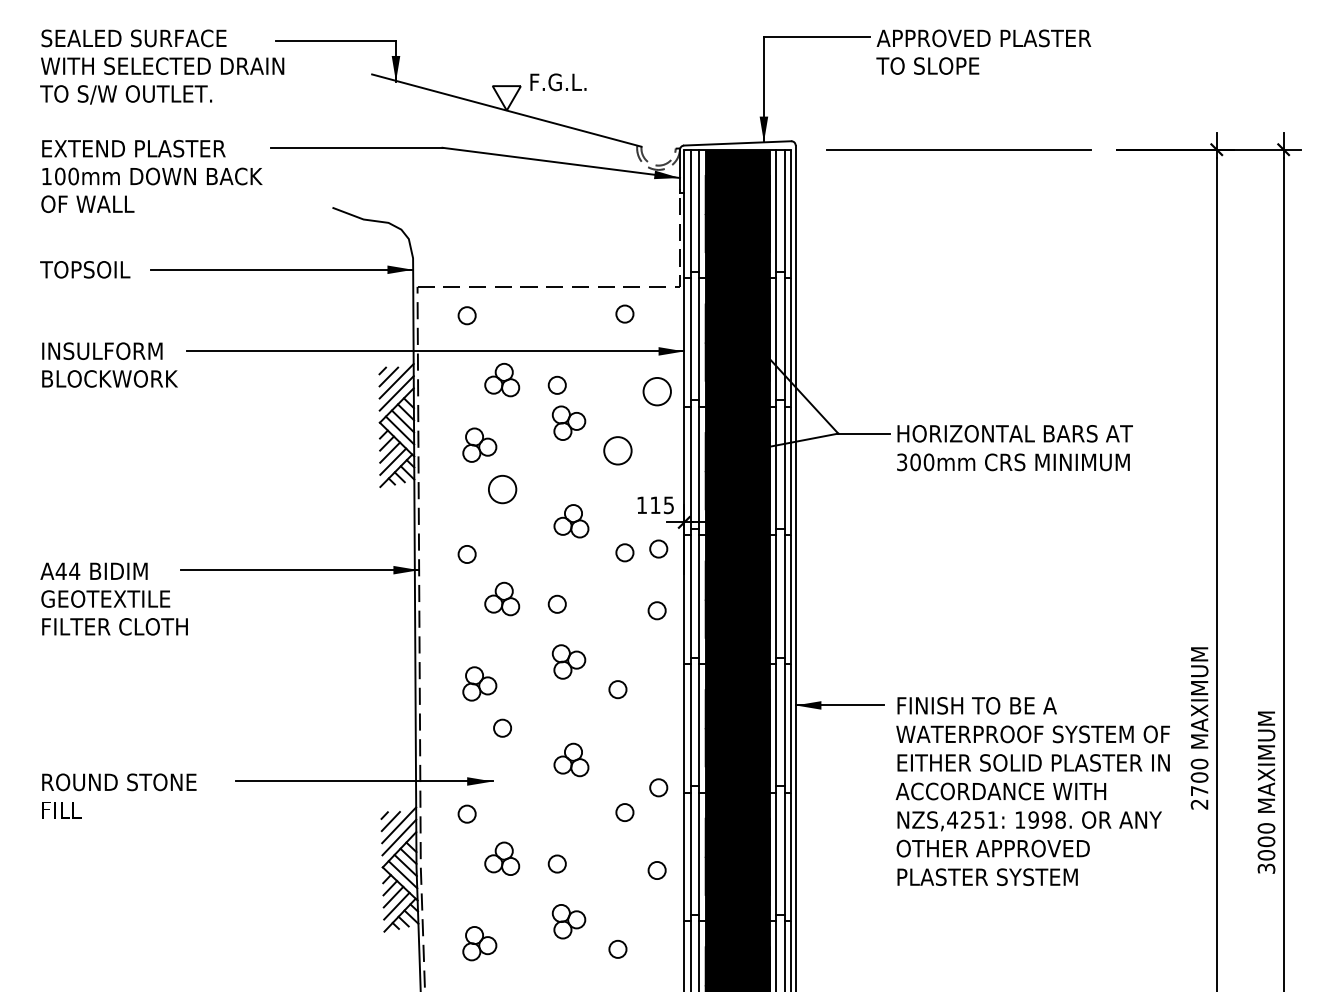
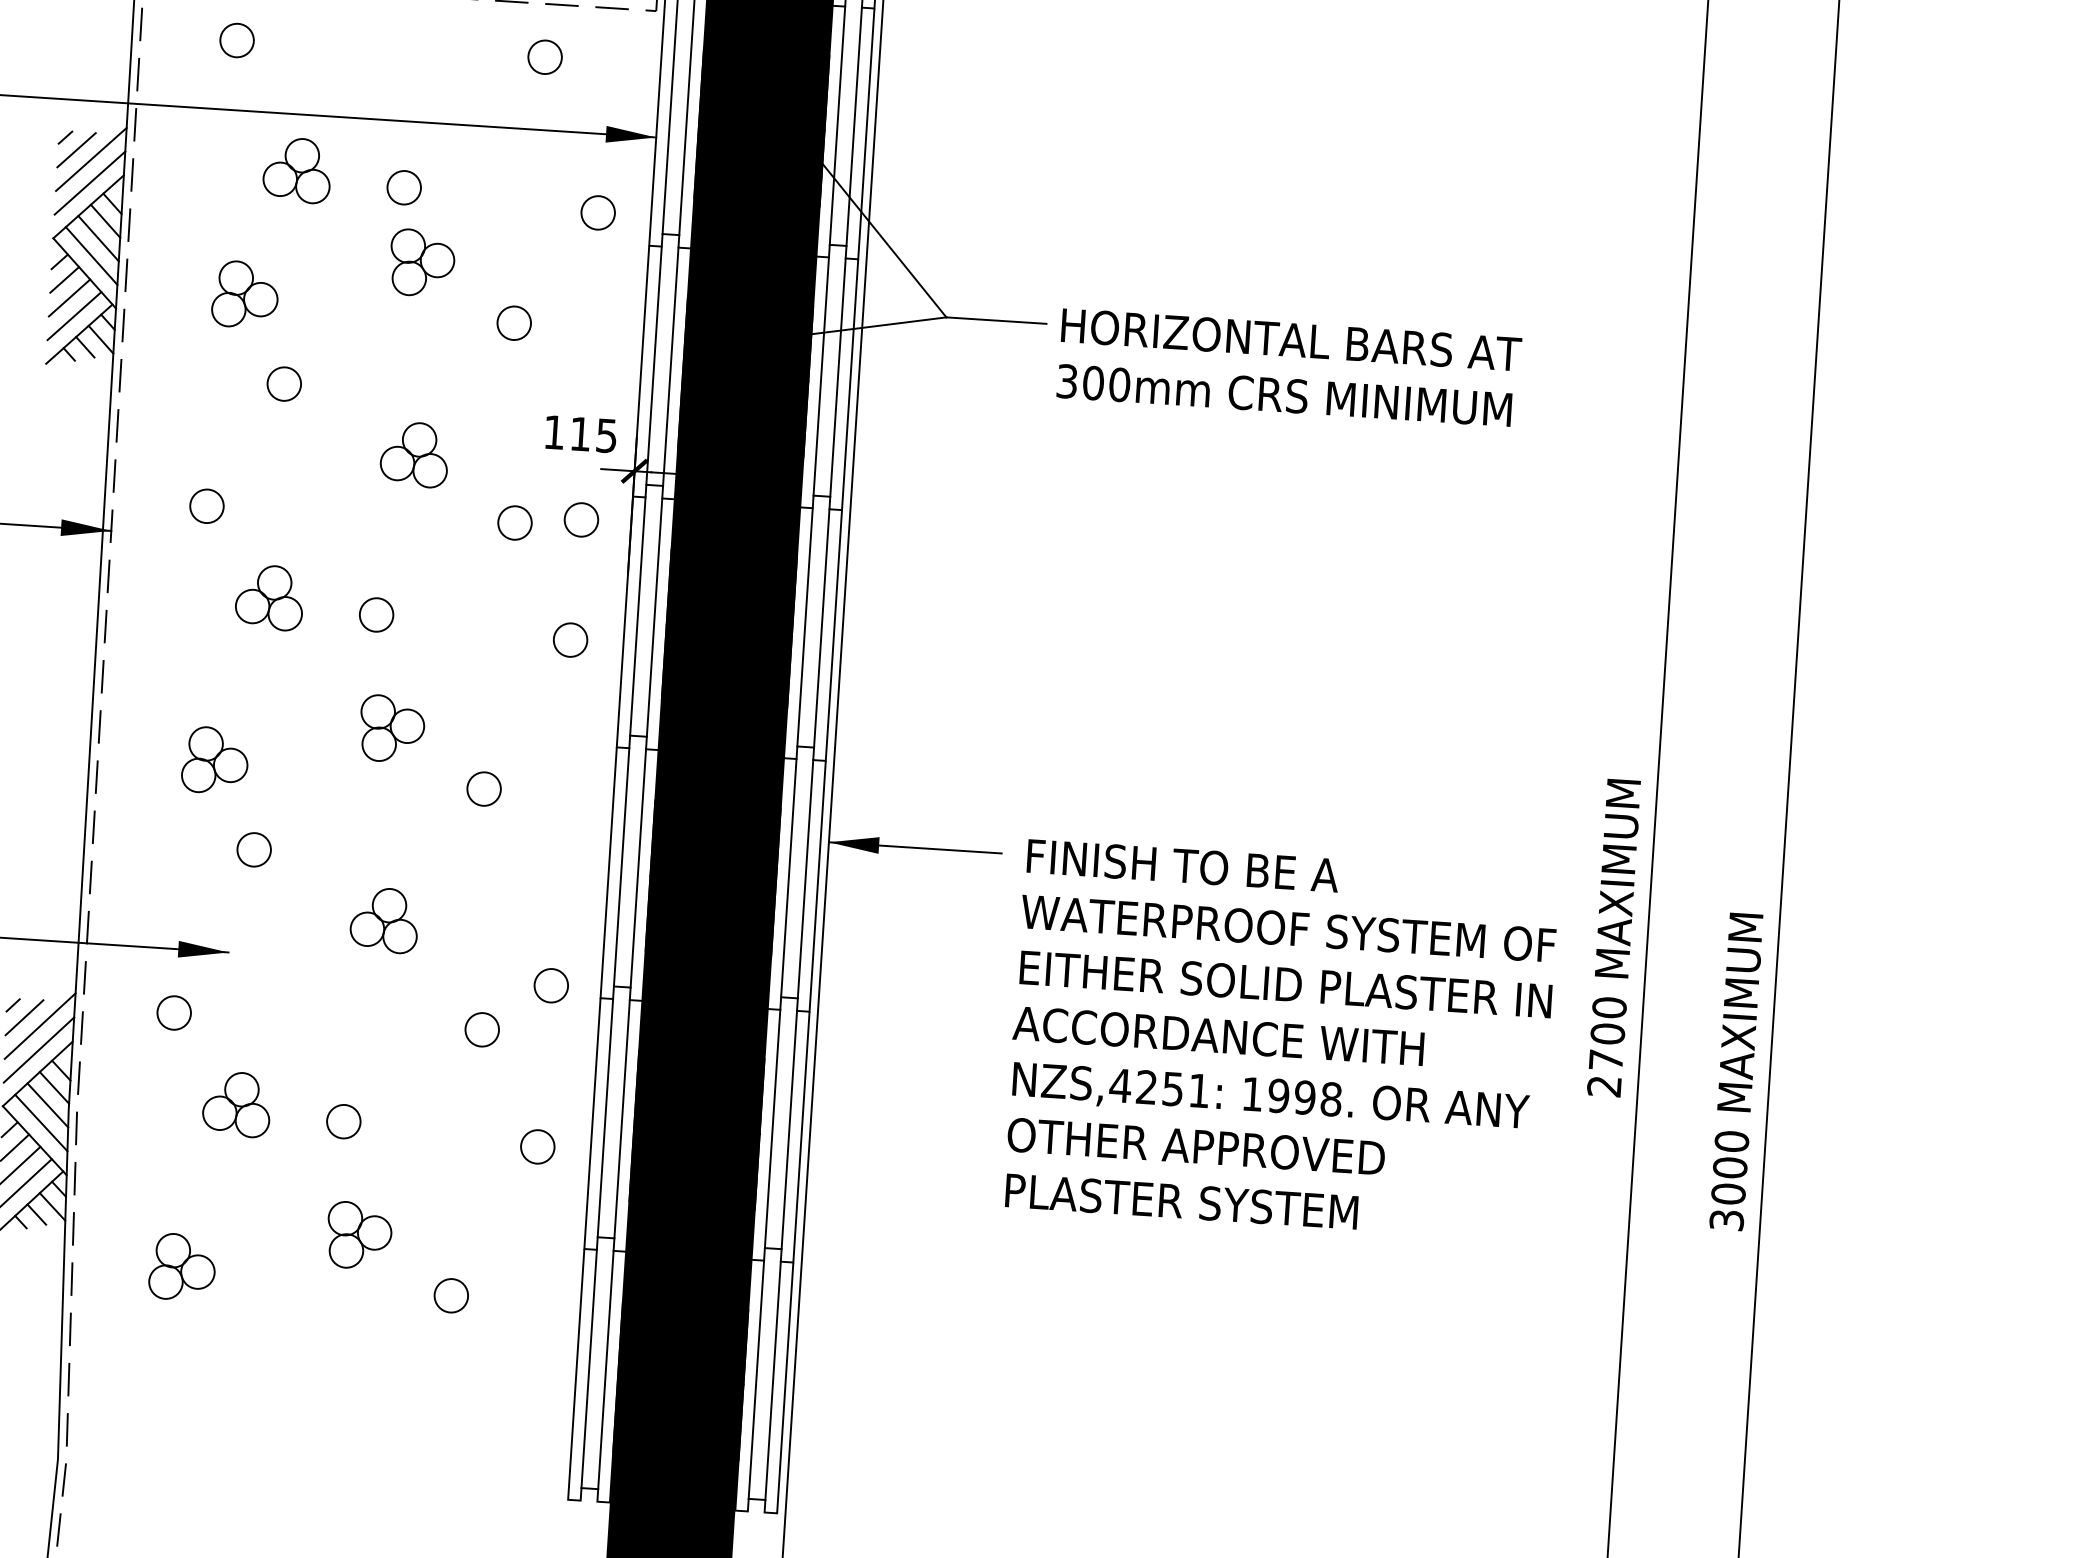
circle: (656, 391) -> (596, 212), size x0.62
circle: (617, 450) -> (513, 322), size x0.62
circle: (502, 489) -> (284, 384), size x0.62

